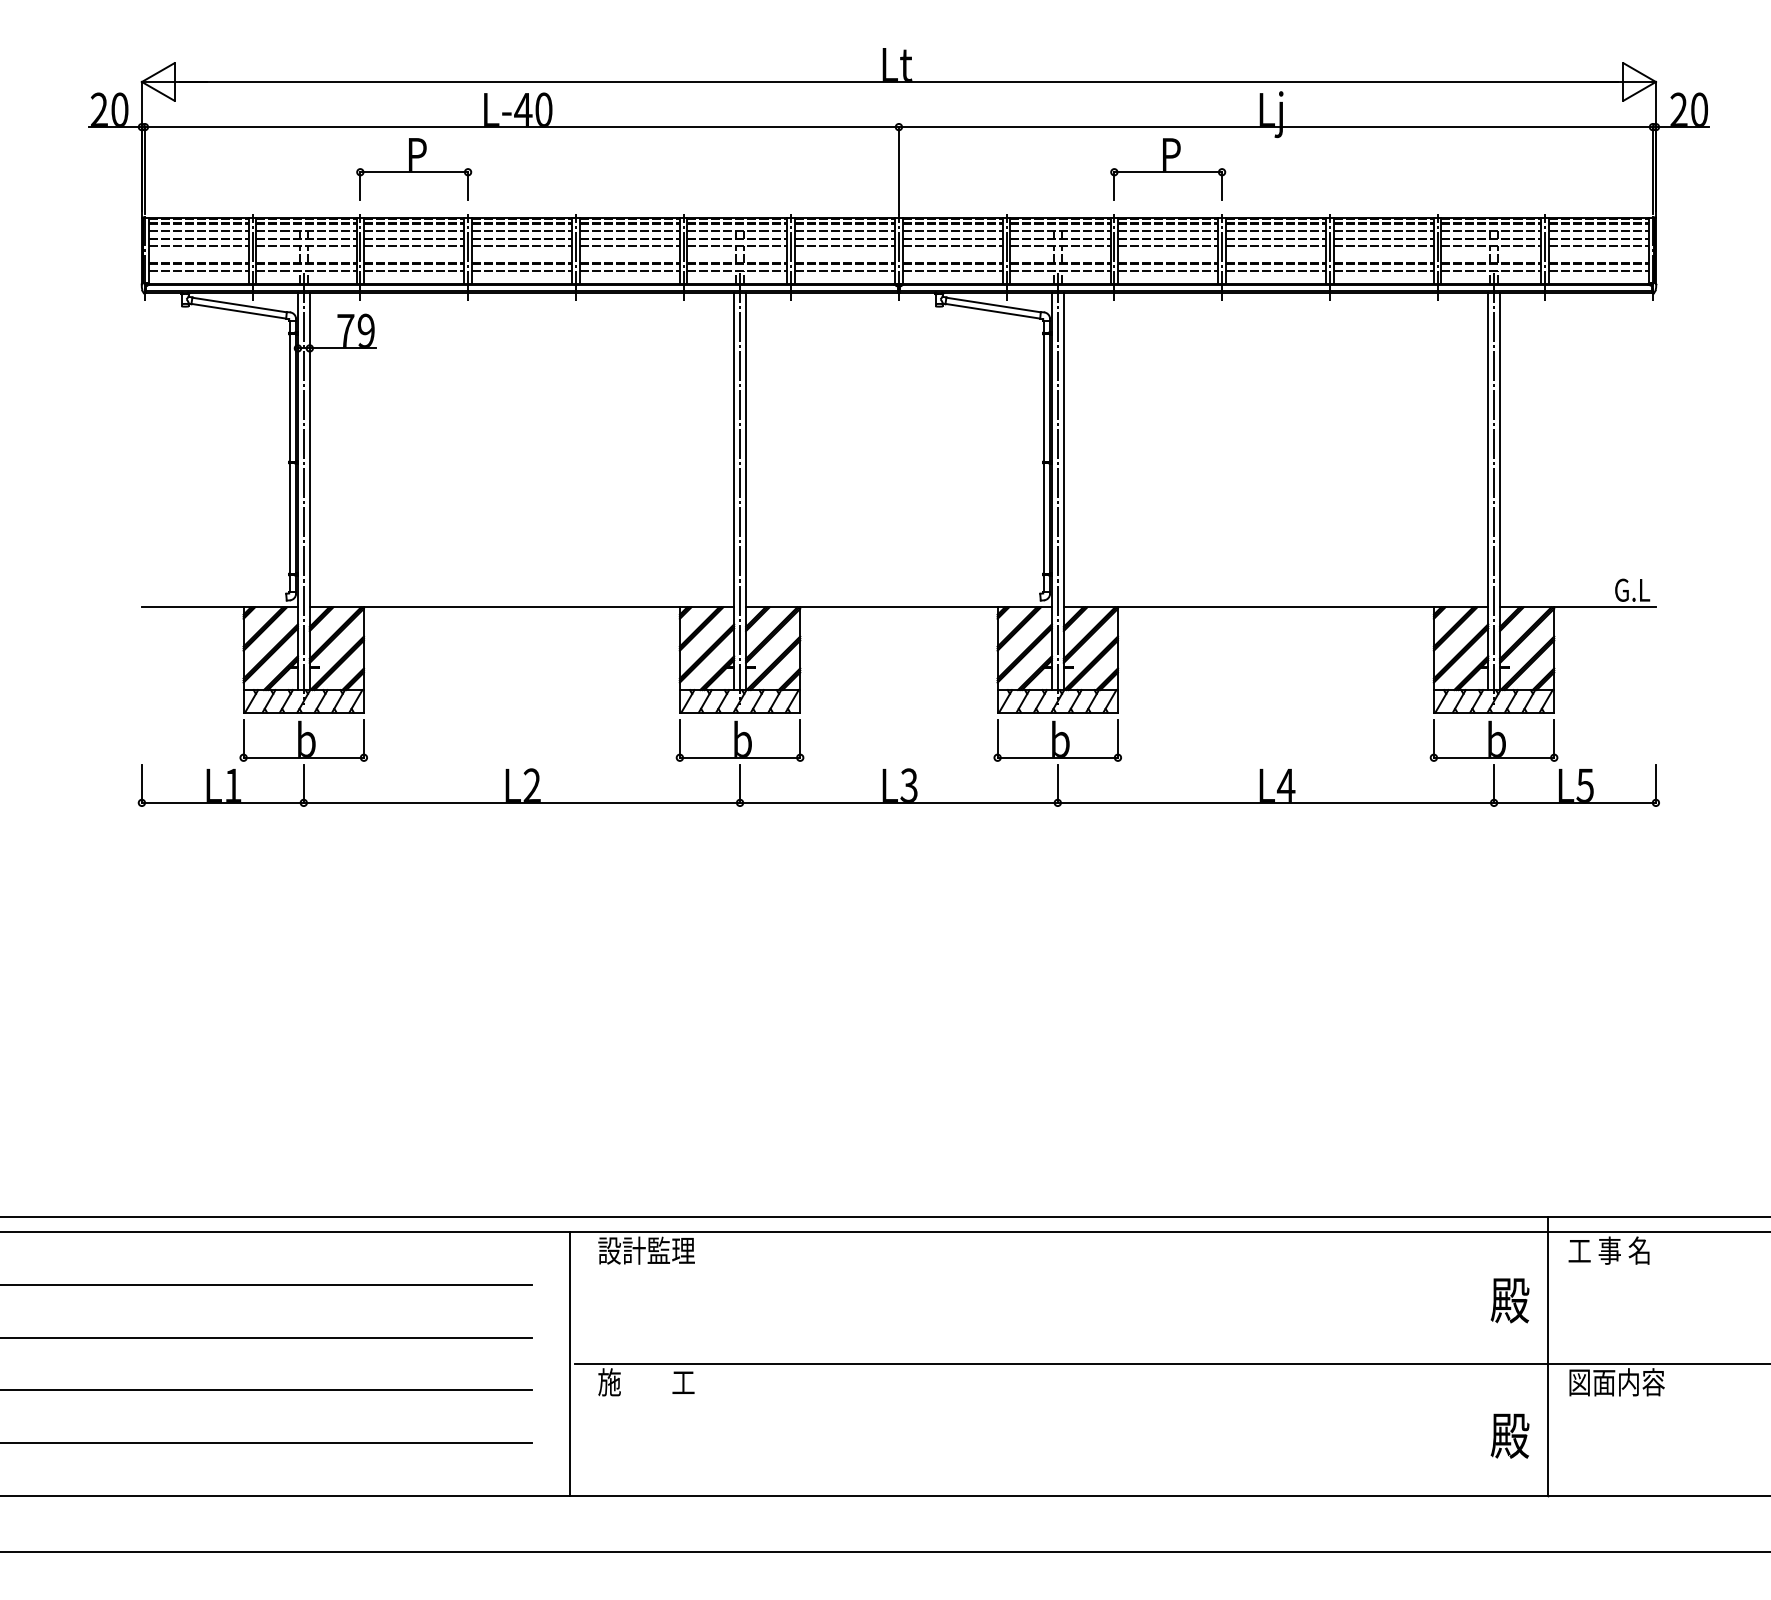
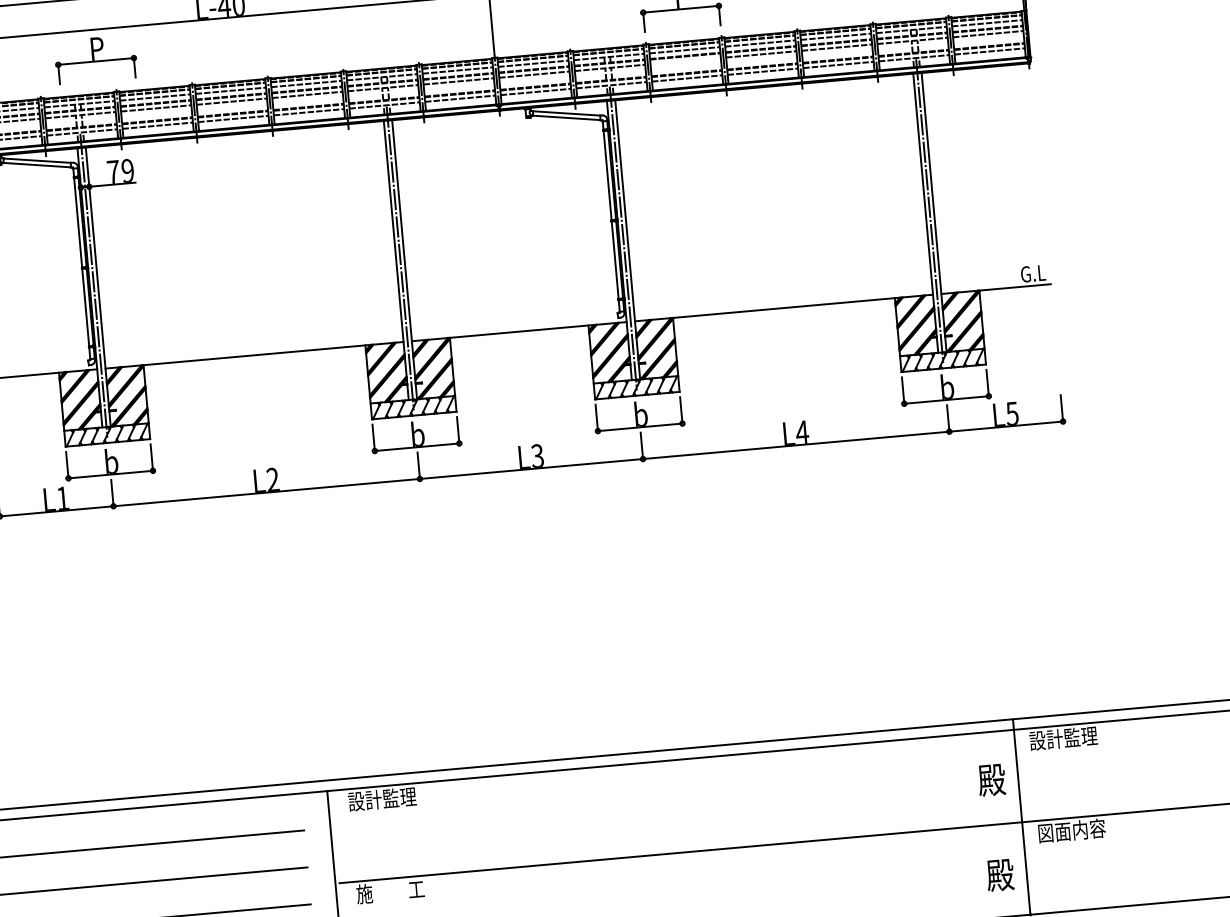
part: (414, 169) -> (96, 59), moved
line: (1168, 246) -> (685, 61), removed
text: (1616, 1250) -> (1063, 738), 工 事 名 -> 設計監理

